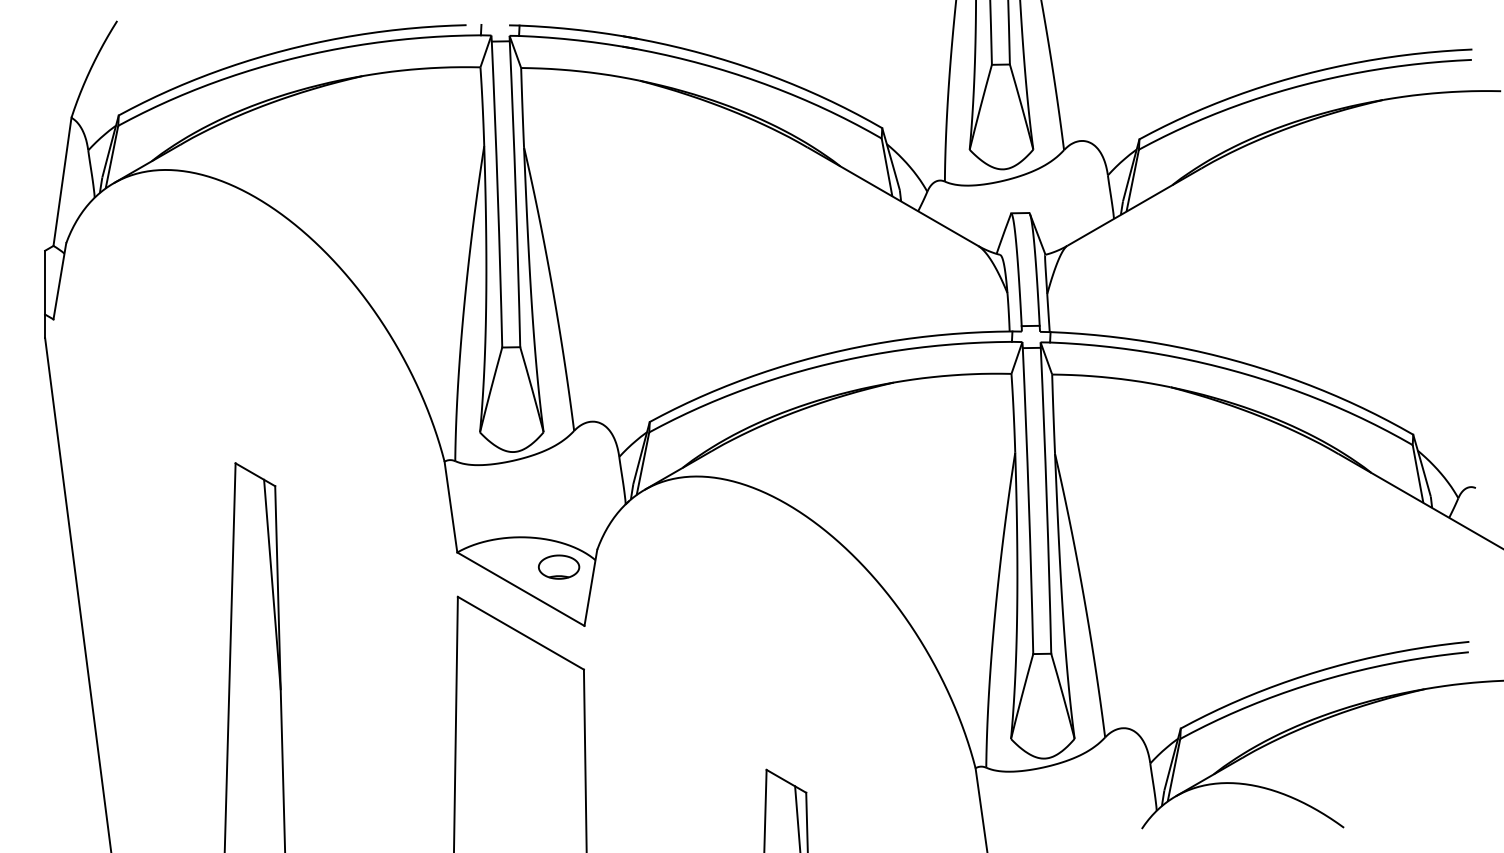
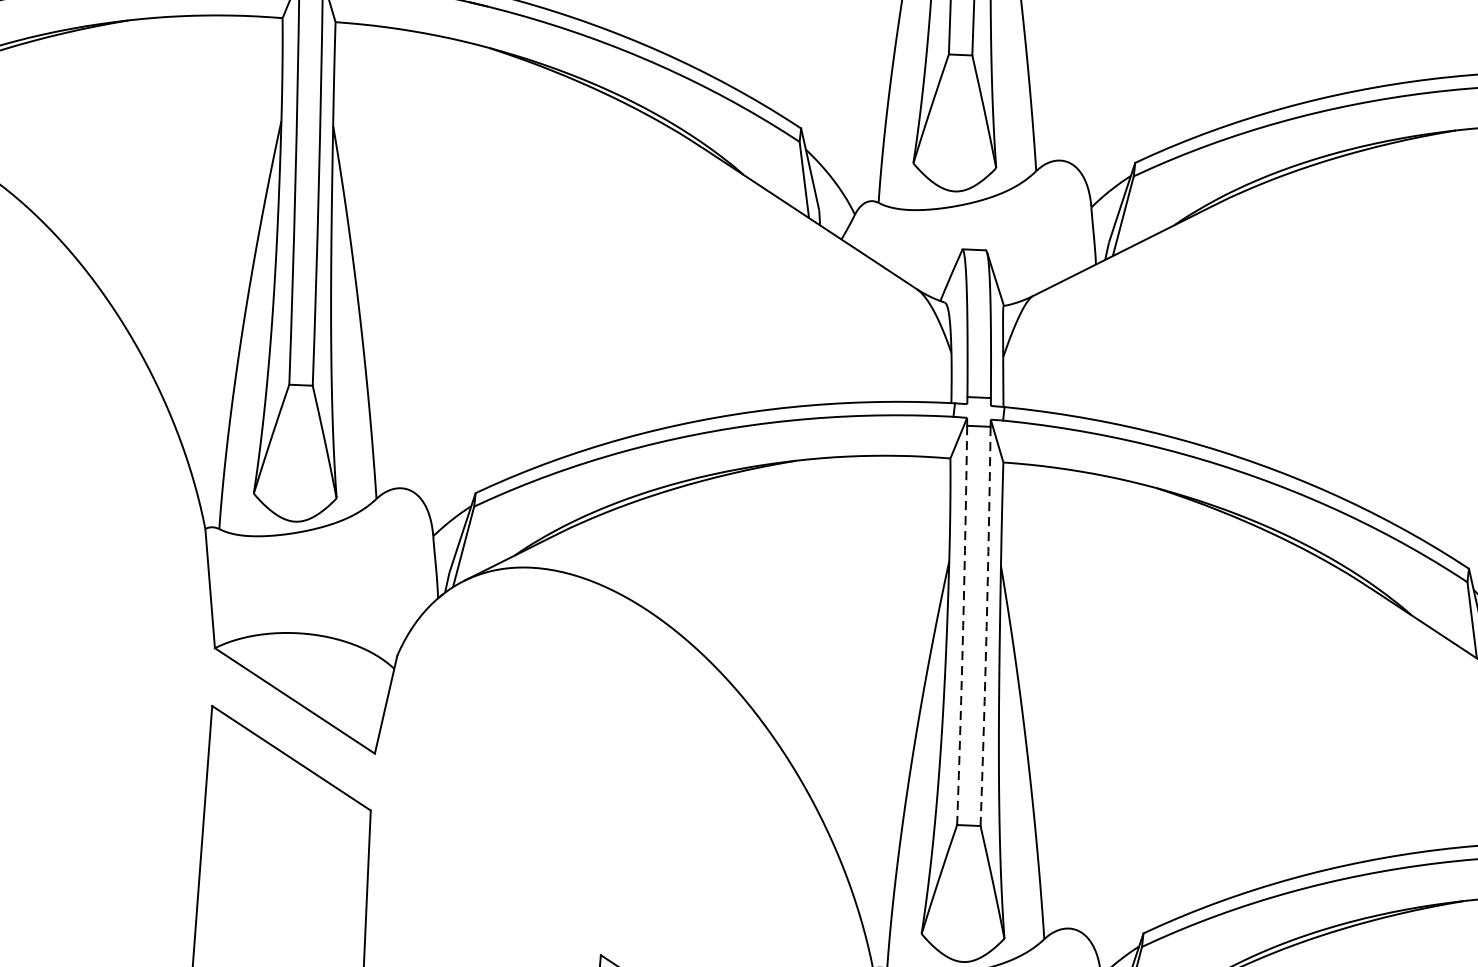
arc: (1046, 500) -> (986, 626), solid -> dashed
arc: (1028, 501) -> (962, 625), solid -> dashed
part: (559, 566) -> (346, 674), removed

